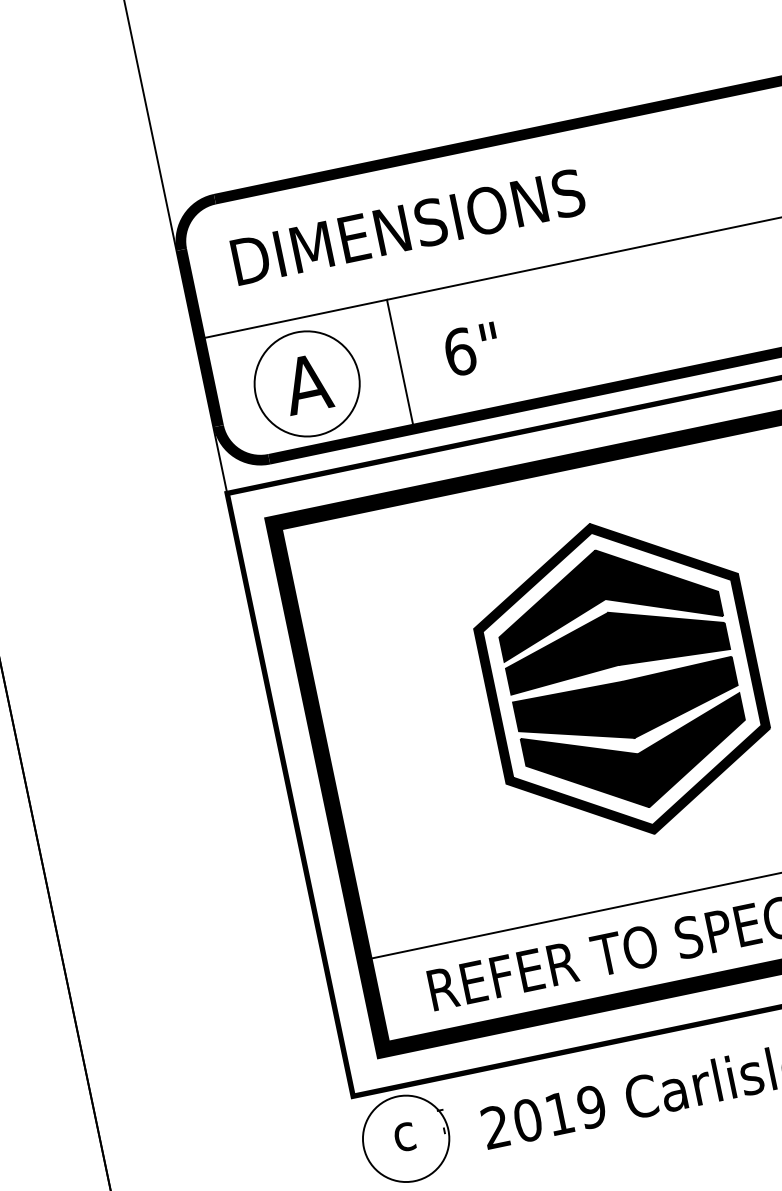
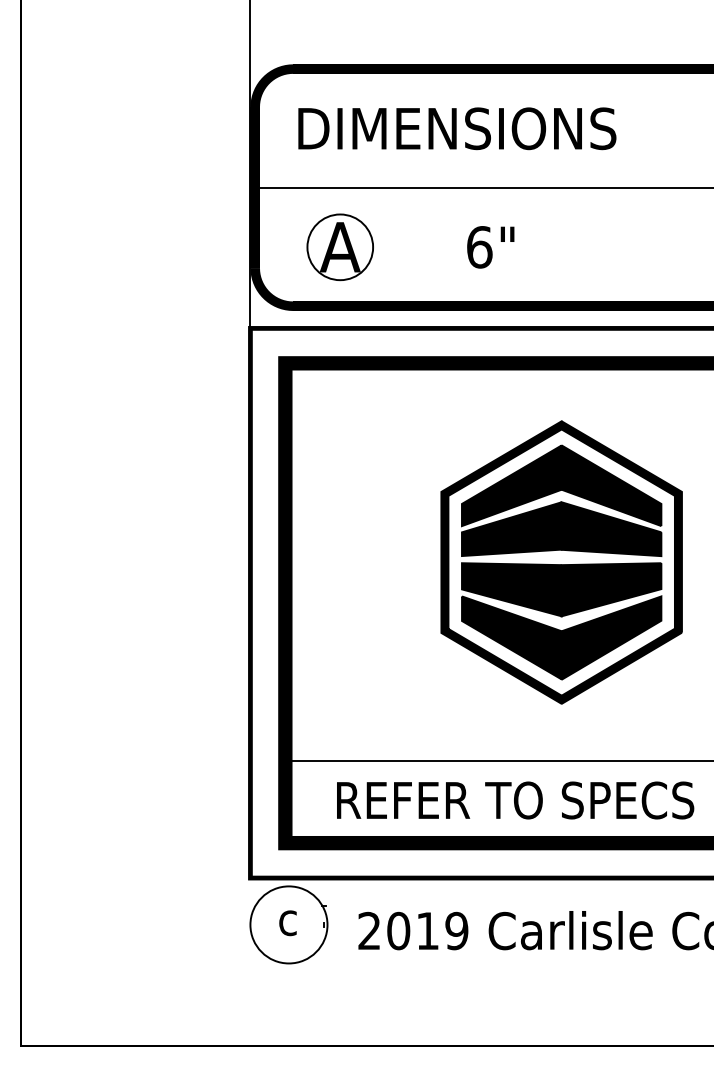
line: (400, 364) -> (425, 247), removed
circle: (307, 384) -> (340, 247), size x0.7

